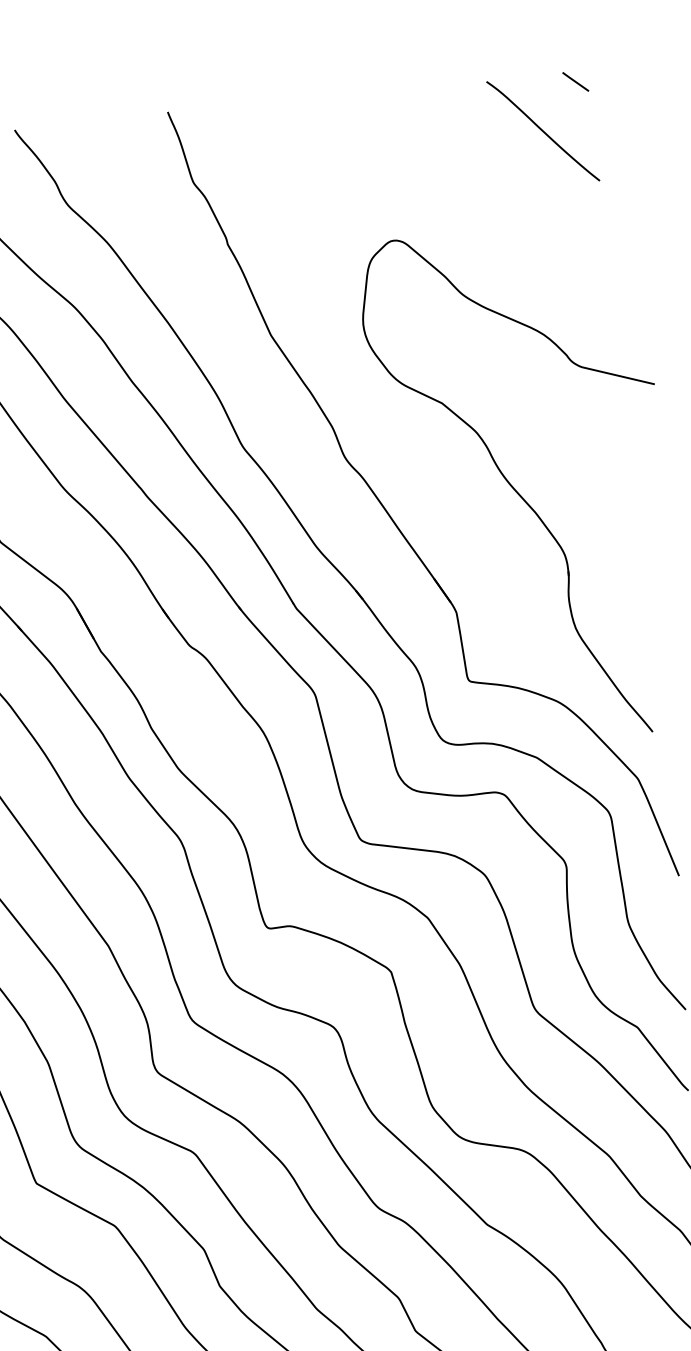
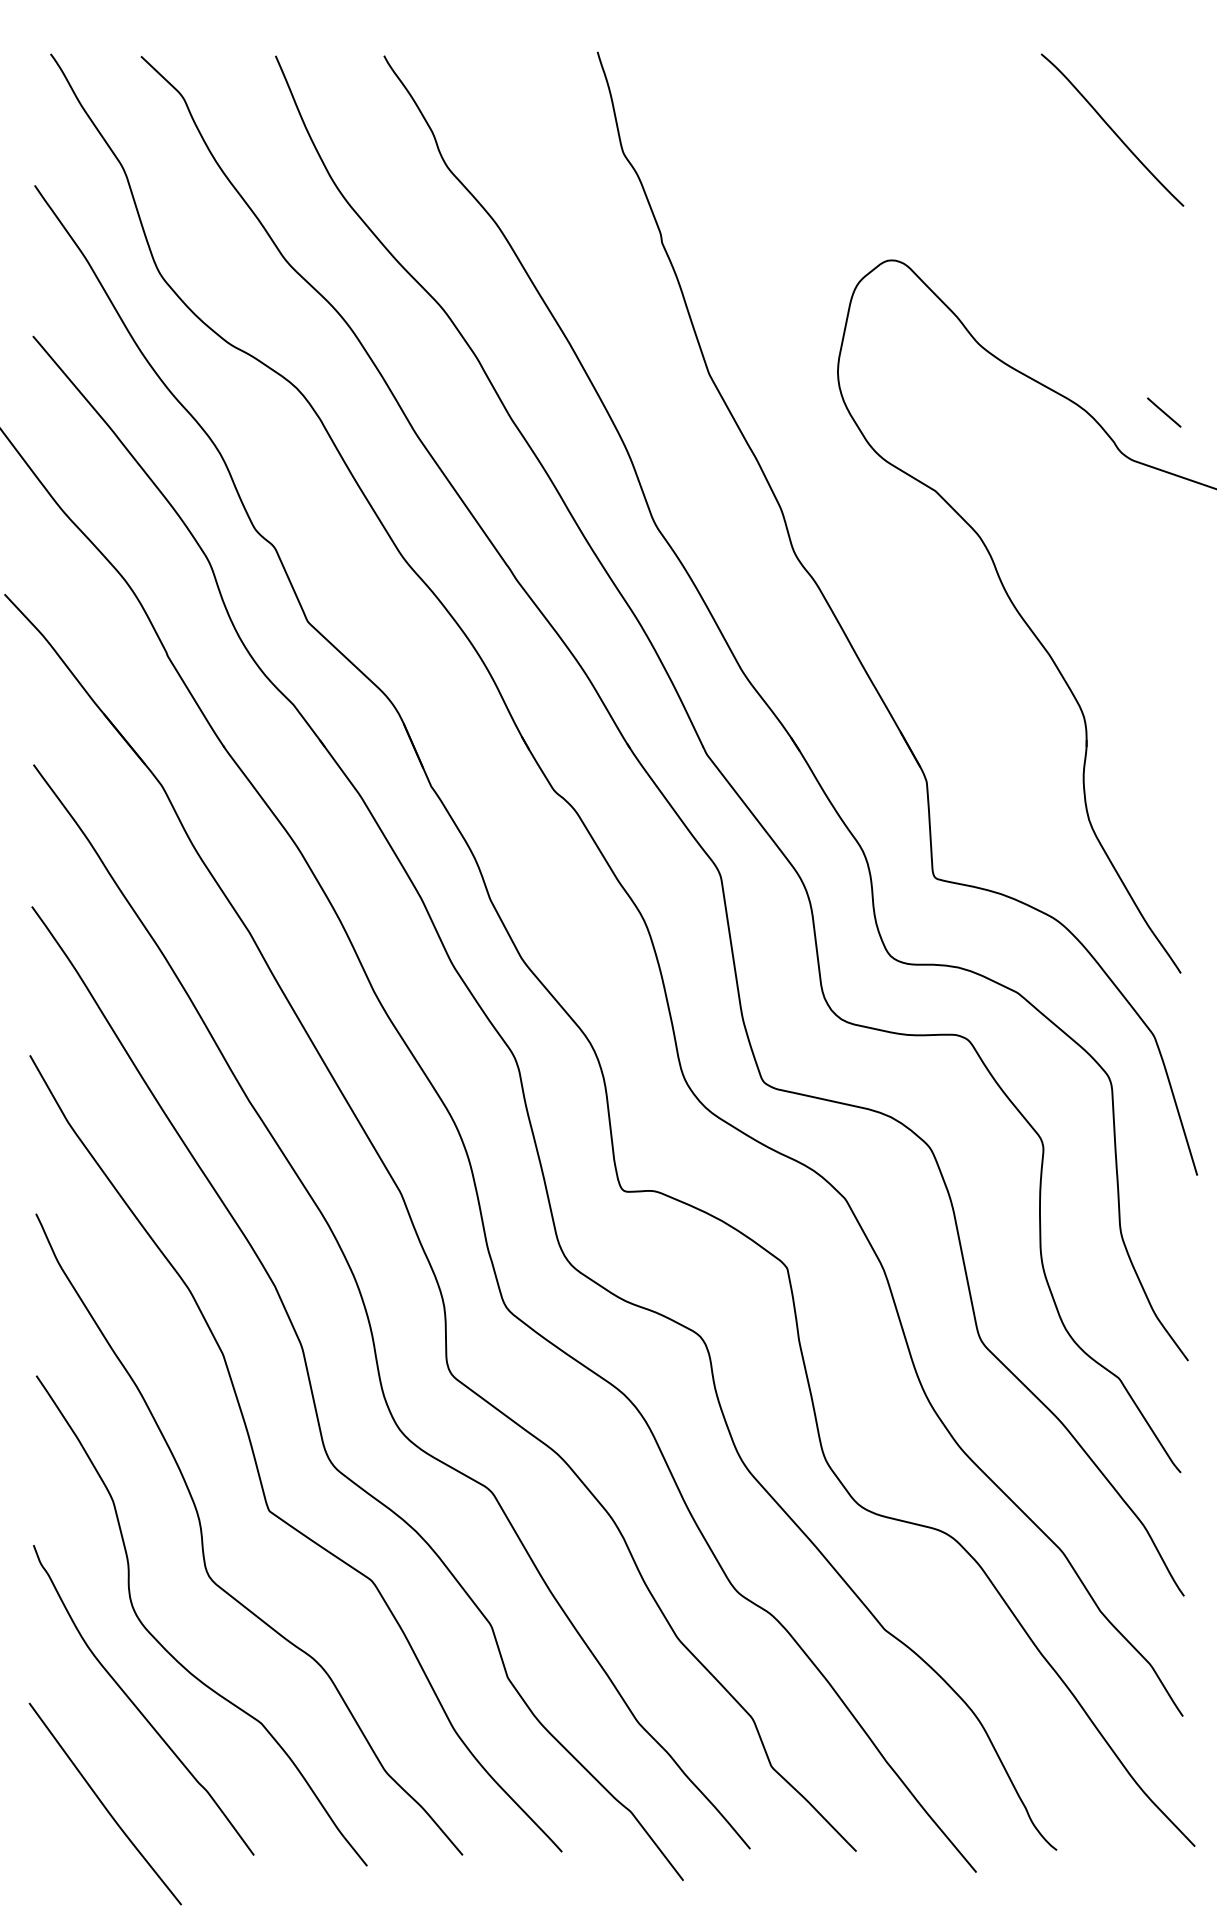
line: (575, 81) -> (1164, 412), moved

